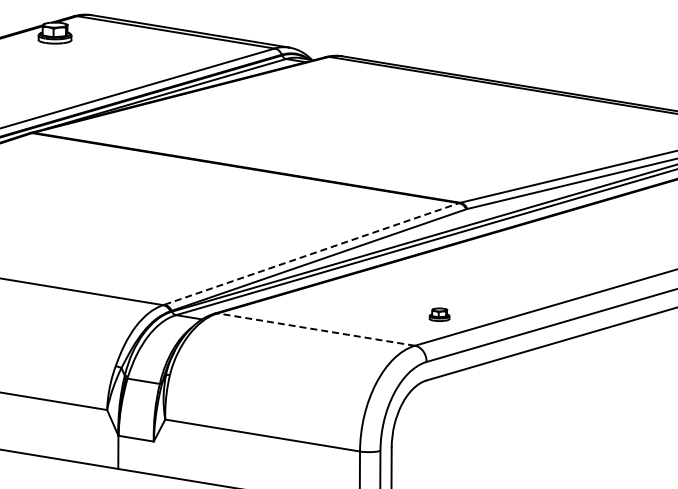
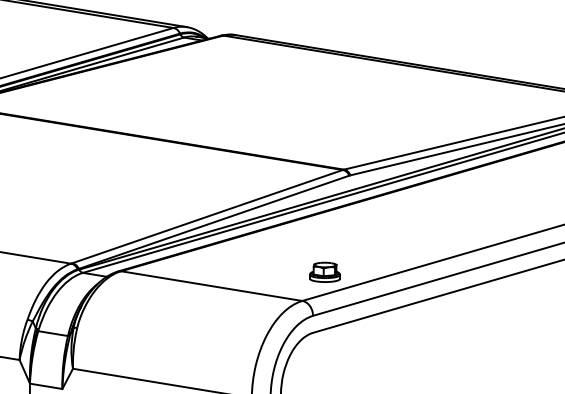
line: (311, 253) -> (207, 216), dashed -> solid
part: (439, 314) -> (324, 272), size x1.67
line: (316, 329) -> (211, 286), dashed -> solid

